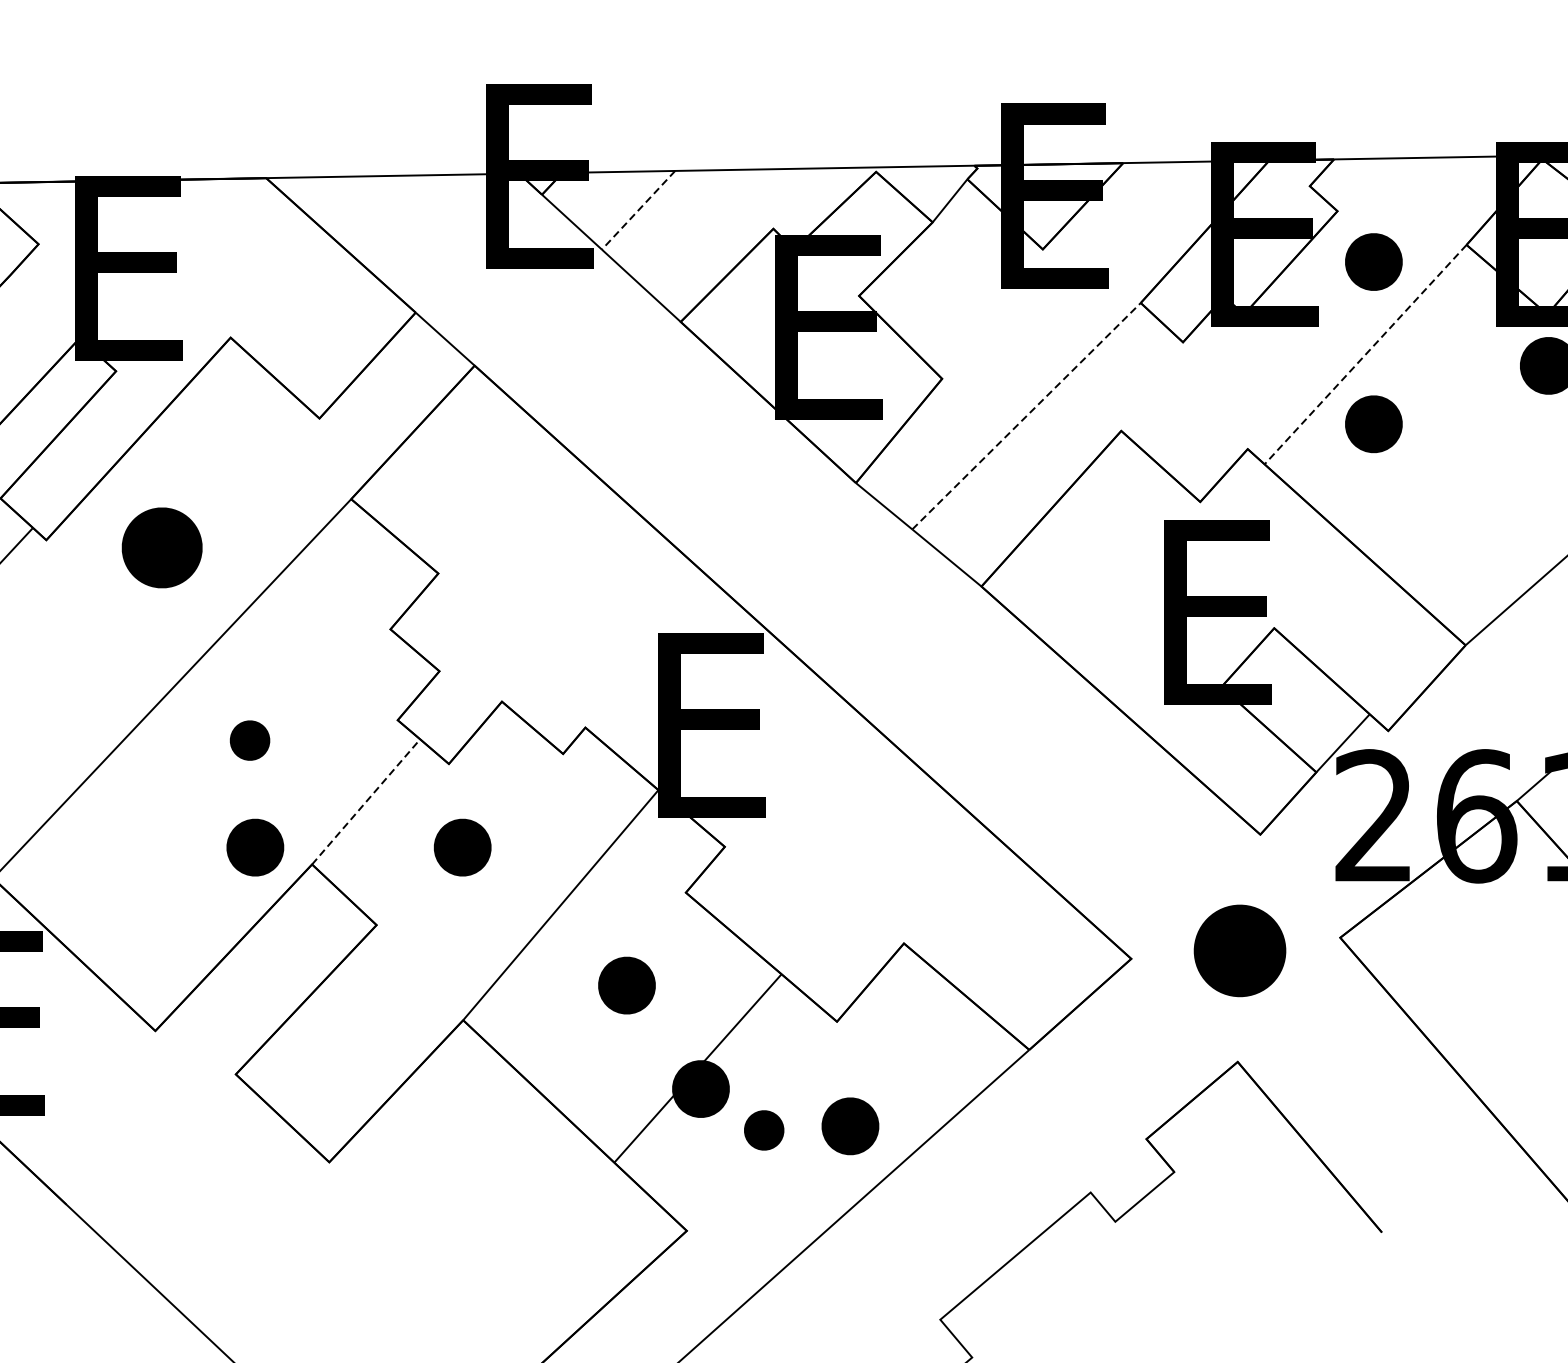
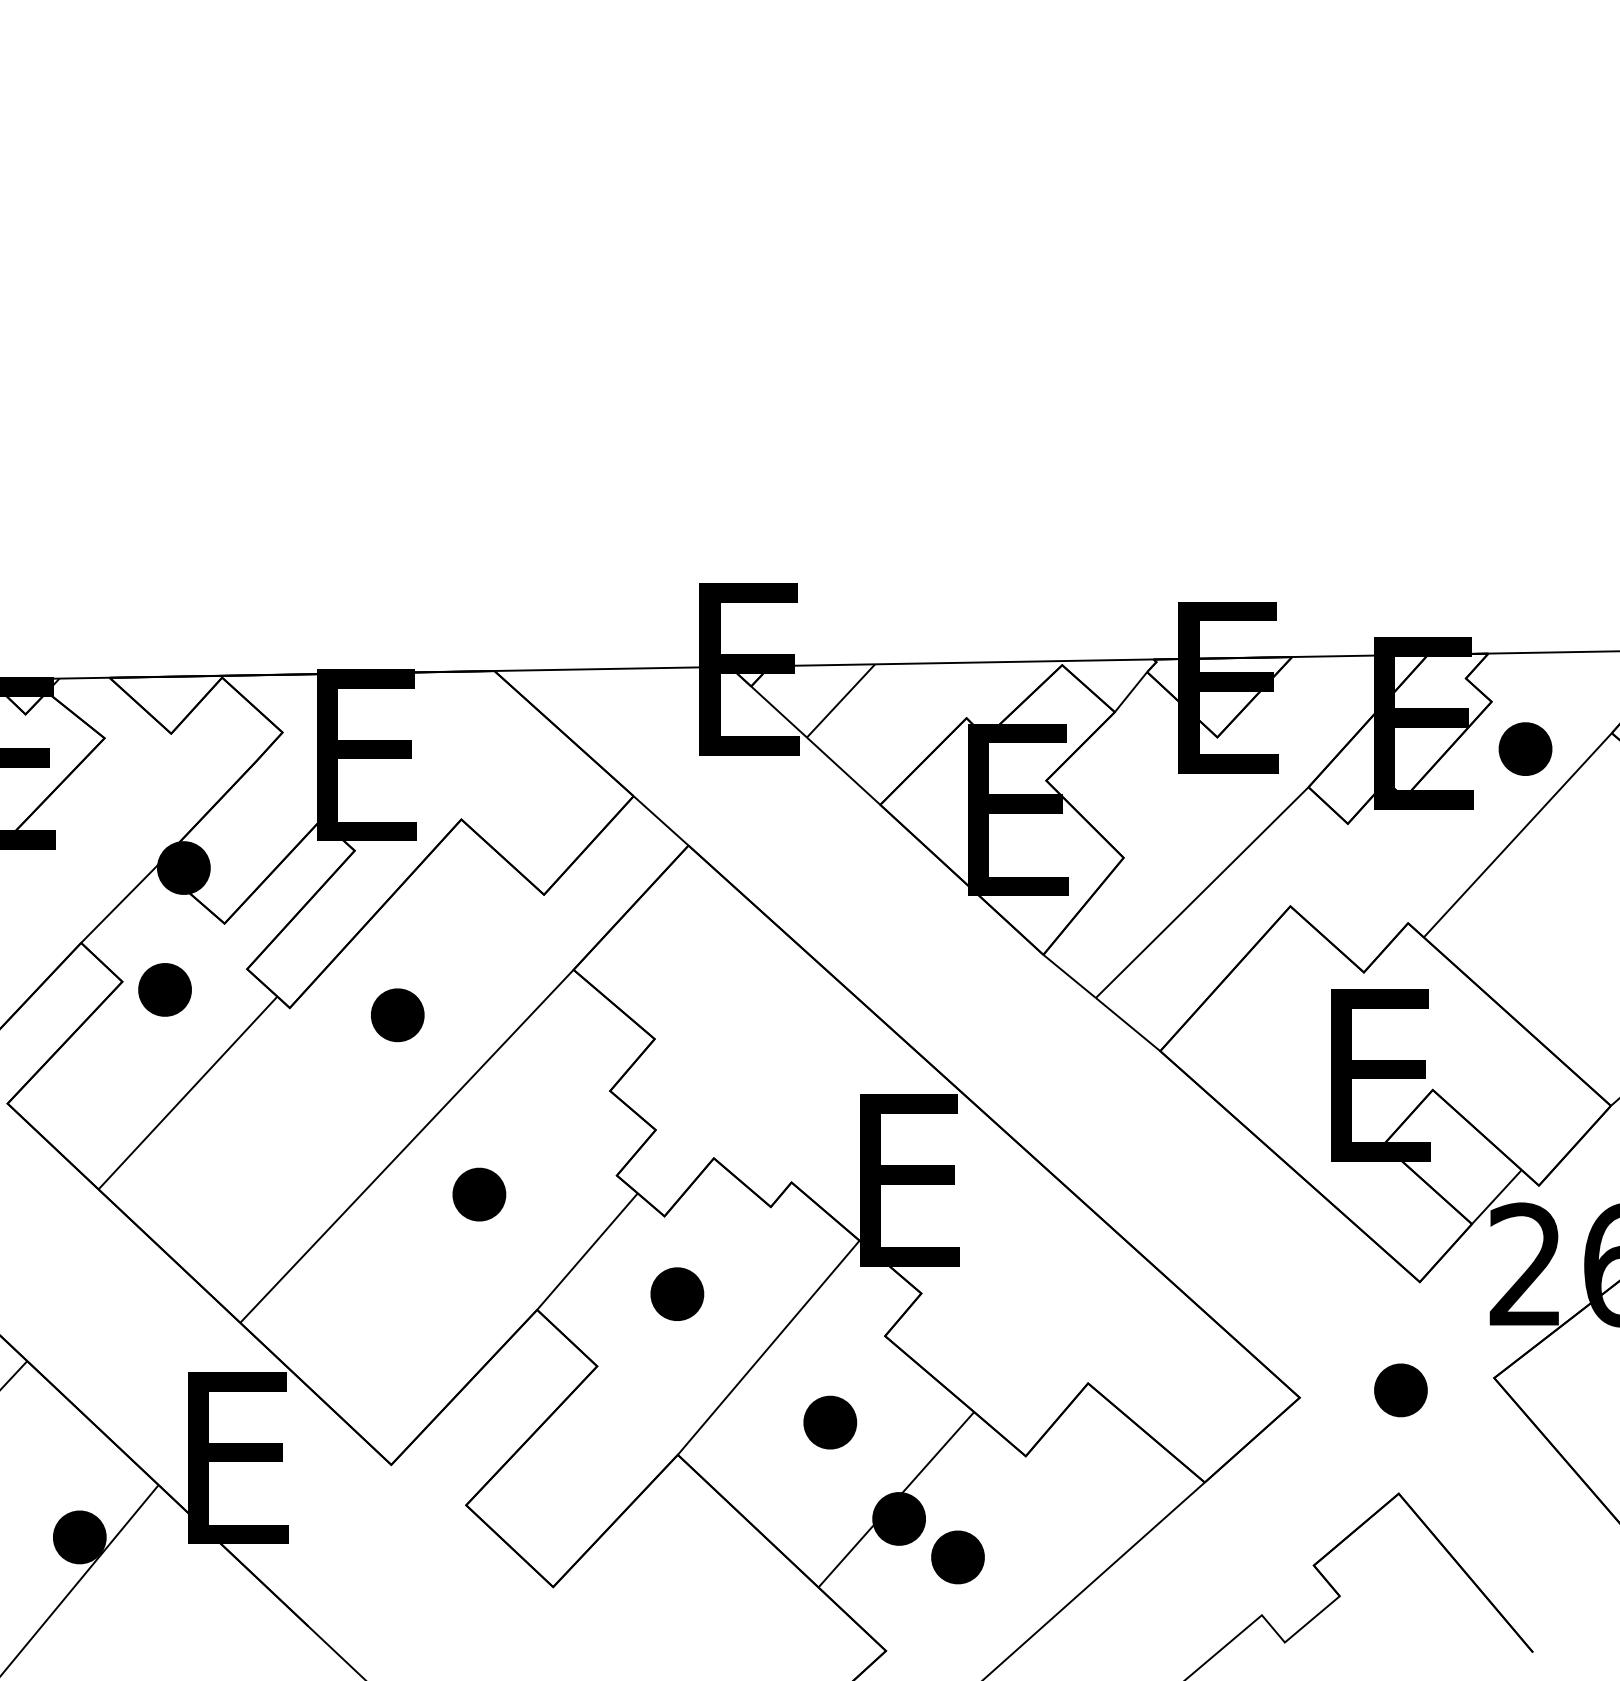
line: (637, 210) -> (840, 701), dashed -> solid
line: (1365, 354) -> (1517, 835), dashed -> solid
line: (1026, 416) -> (1202, 892), dashed -> solid
part: (1373, 423) -> (1525, 899), removed
part: (162, 548) -> (397, 1015), size x0.71
part: (250, 740) -> (479, 1194), size x1.43
line: (366, 801) -> (587, 1251), dashed -> solid
part: (255, 846) -> (484, 1293), removed
part: (1239, 951) -> (1400, 1390), size x0.62
part: (850, 1126) -> (1038, 1553), removed
part: (763, 1130) -> (957, 1557), size x1.43

